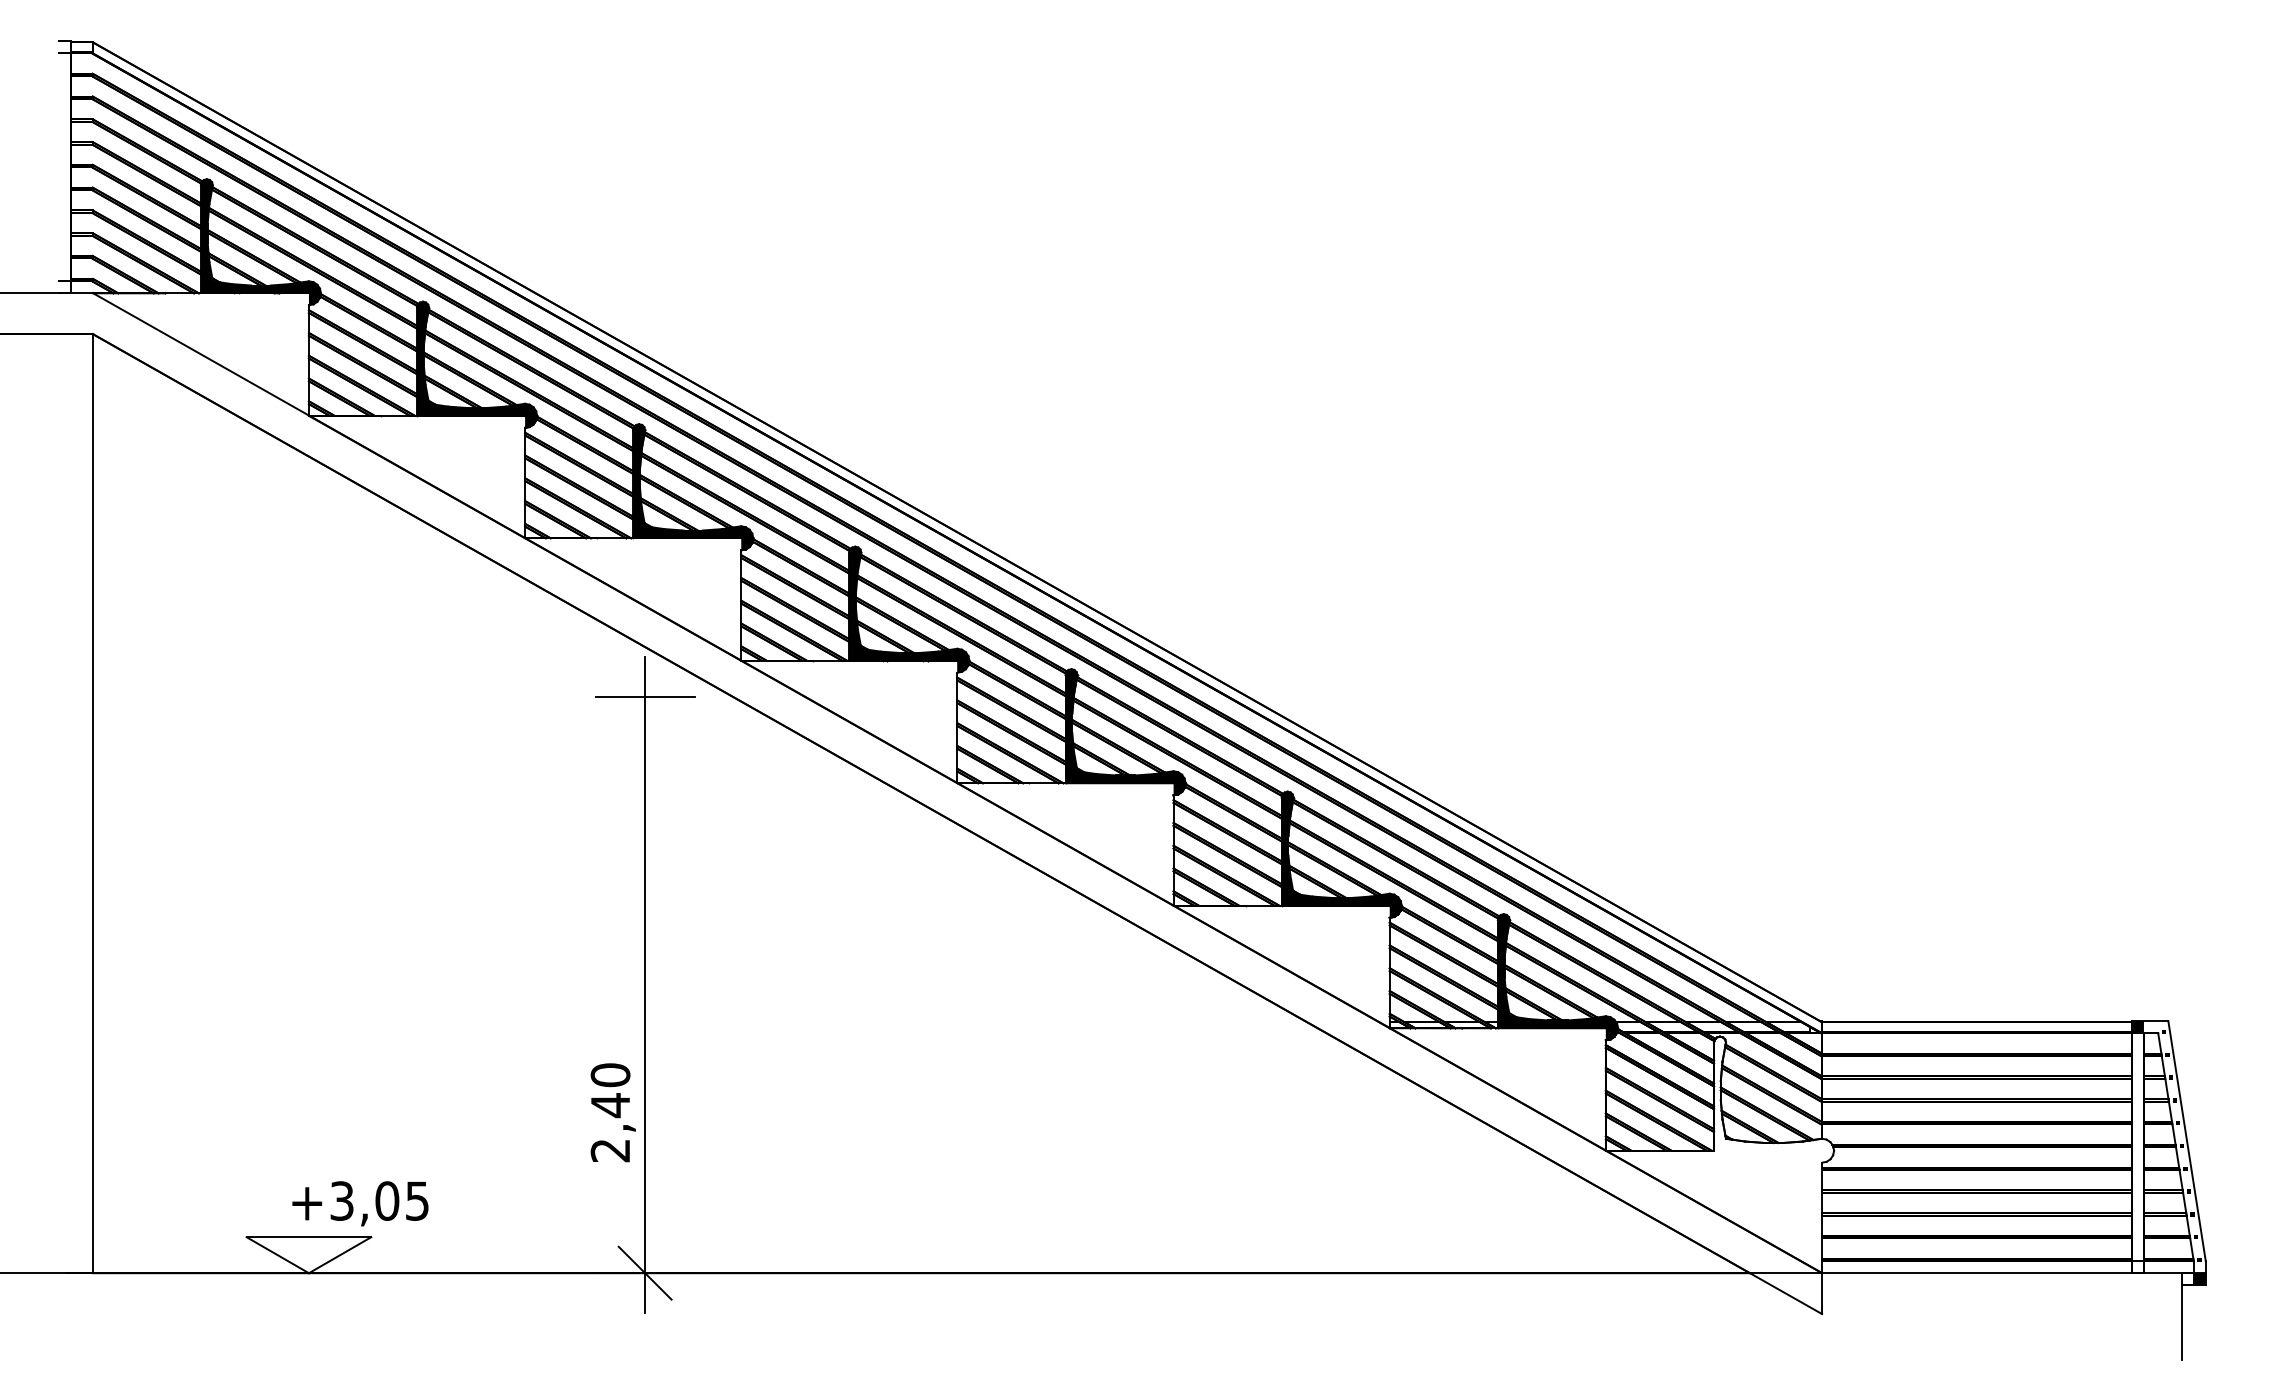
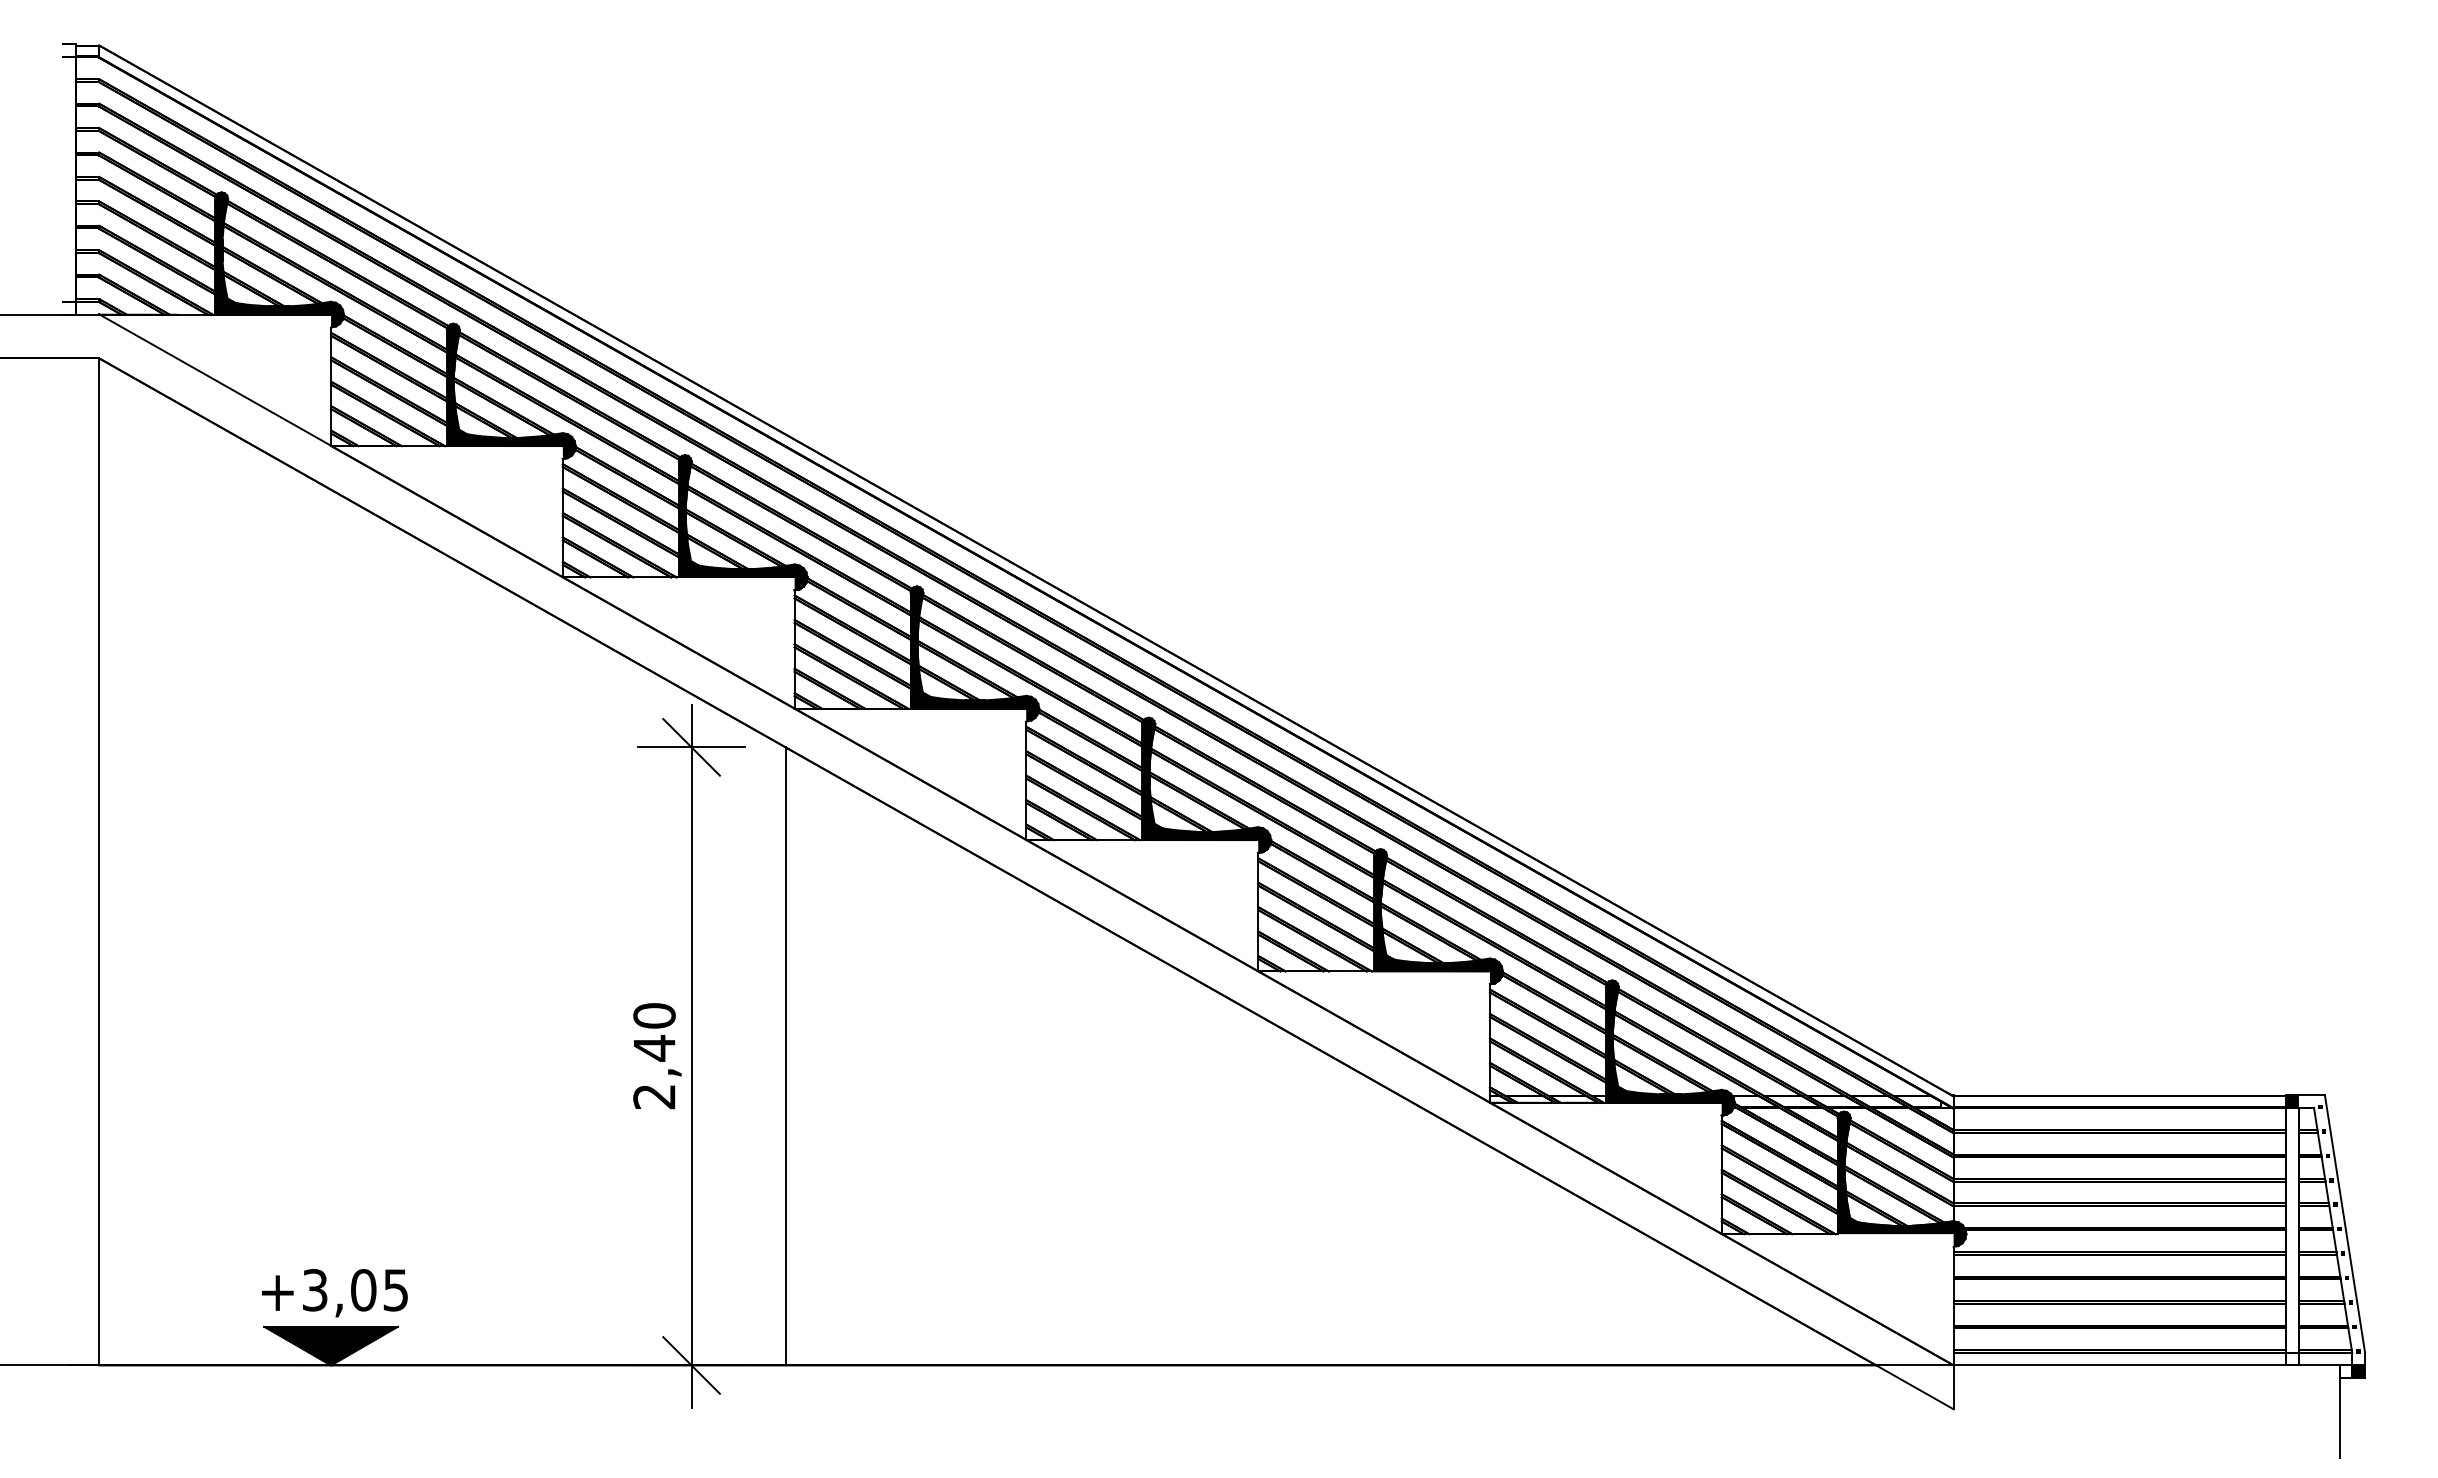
line: (644, 696) -> (690, 747), added
line: (732, 984) -> (785, 1055), added
fill: (1773, 1099) -> (1901, 1179), added
text: (612, 1112) -> (656, 1055), moved
text: (360, 1203) -> (334, 1292), moved
fill: (308, 1255) -> (330, 1346), added

